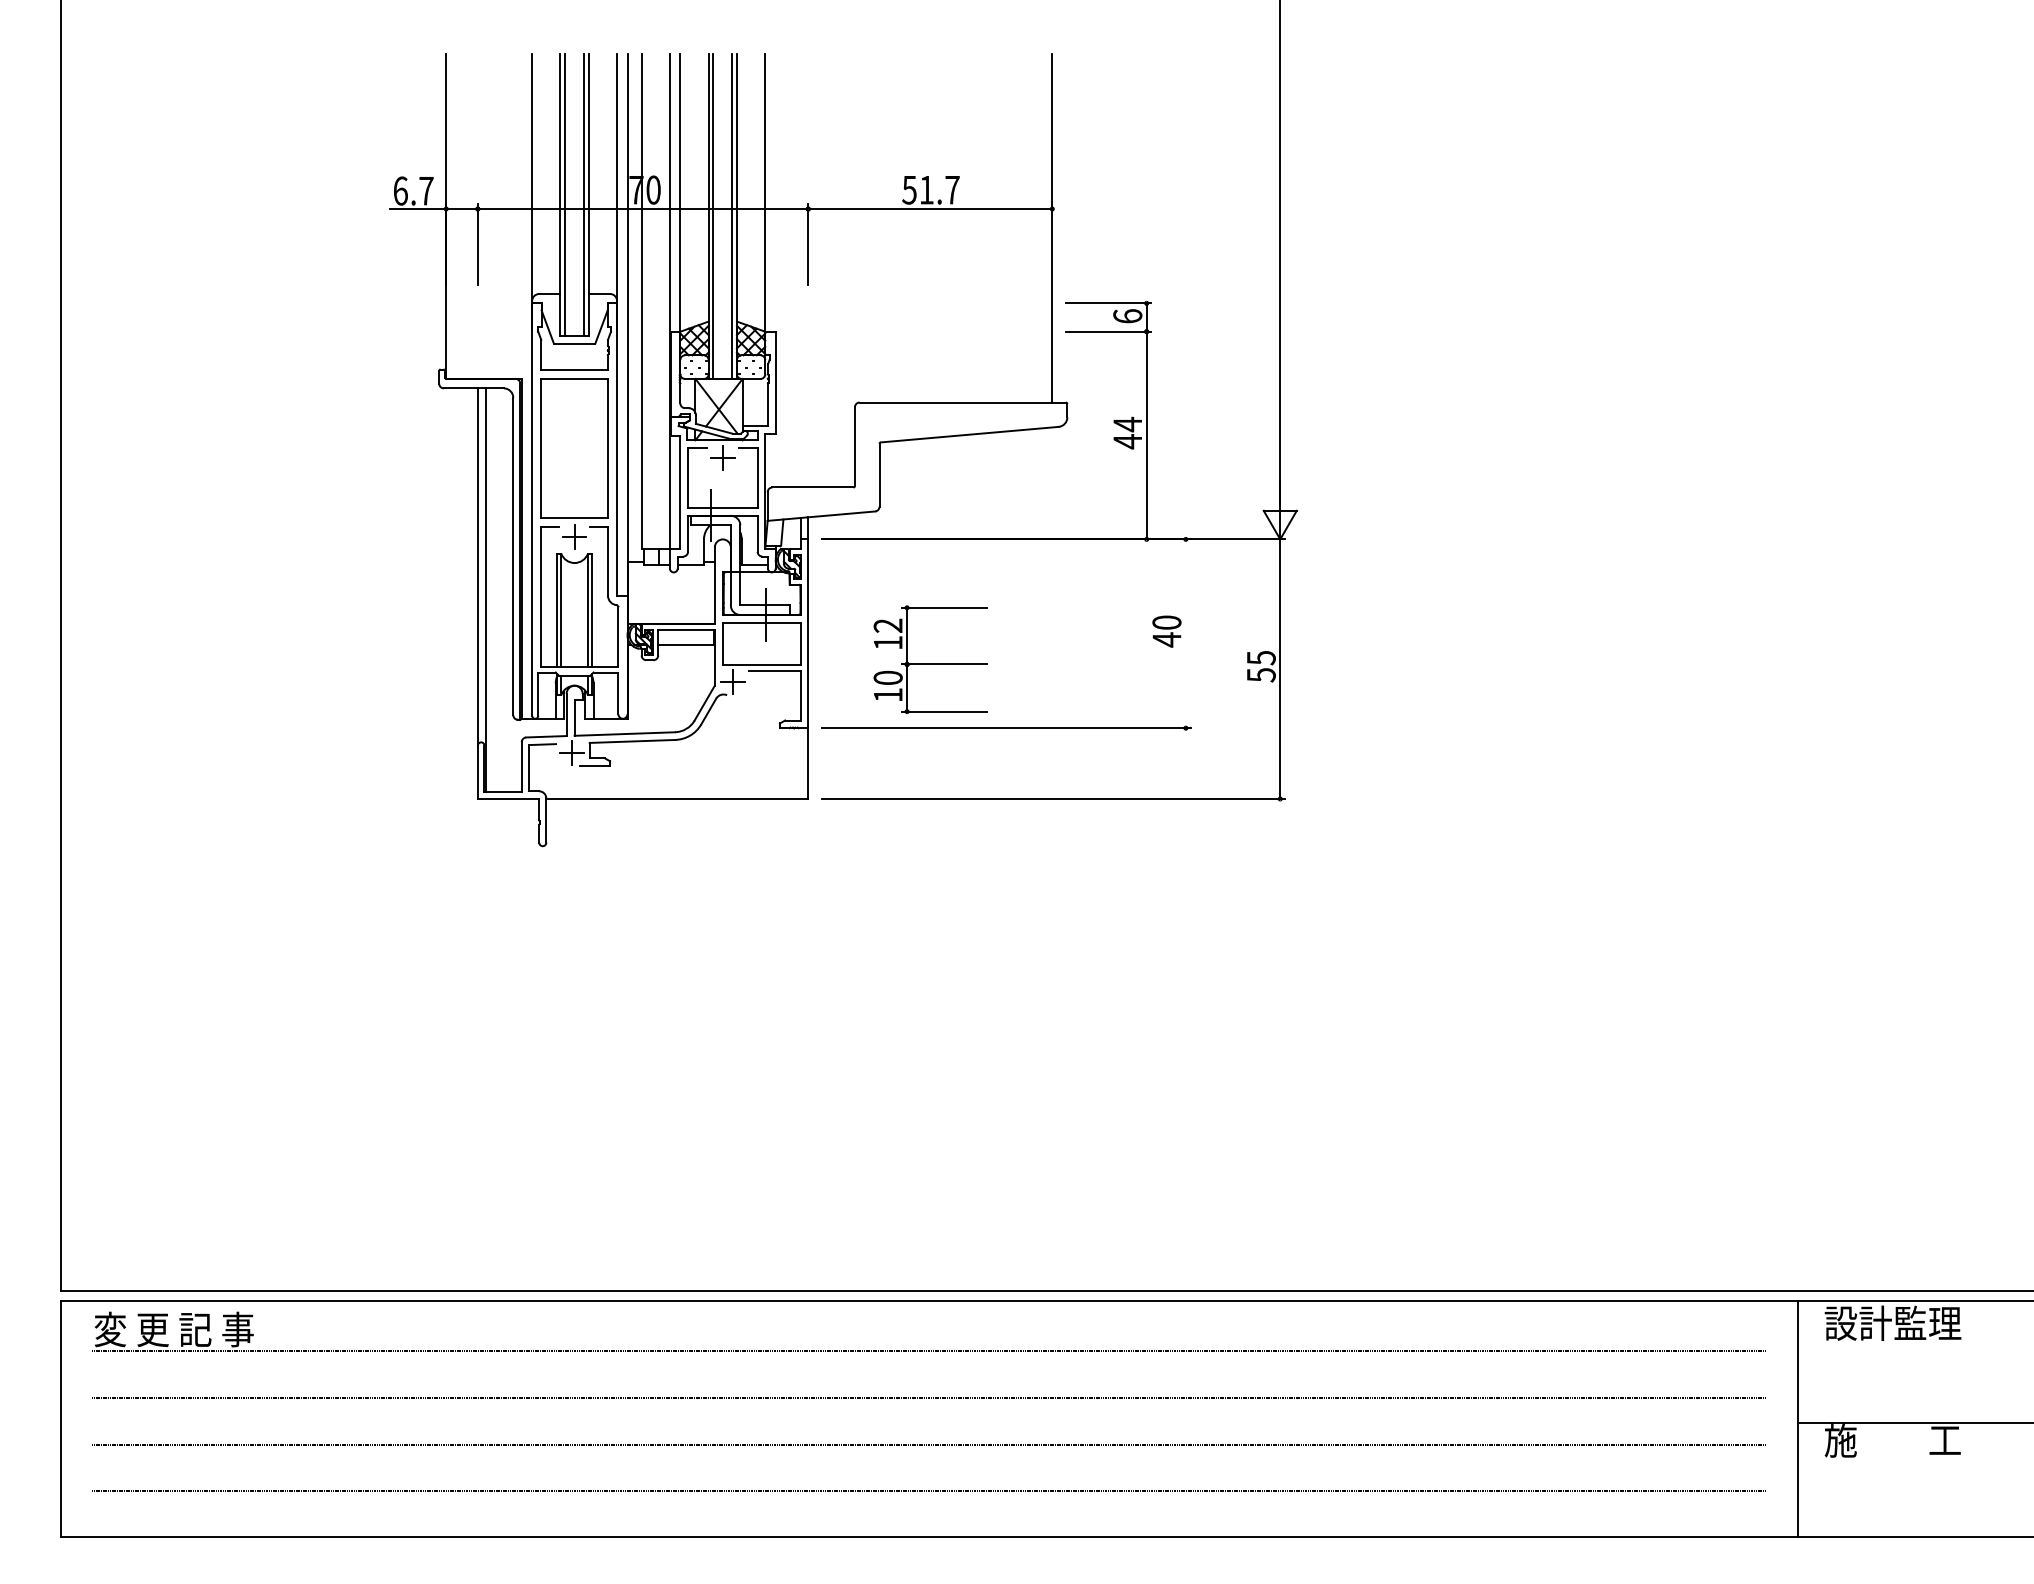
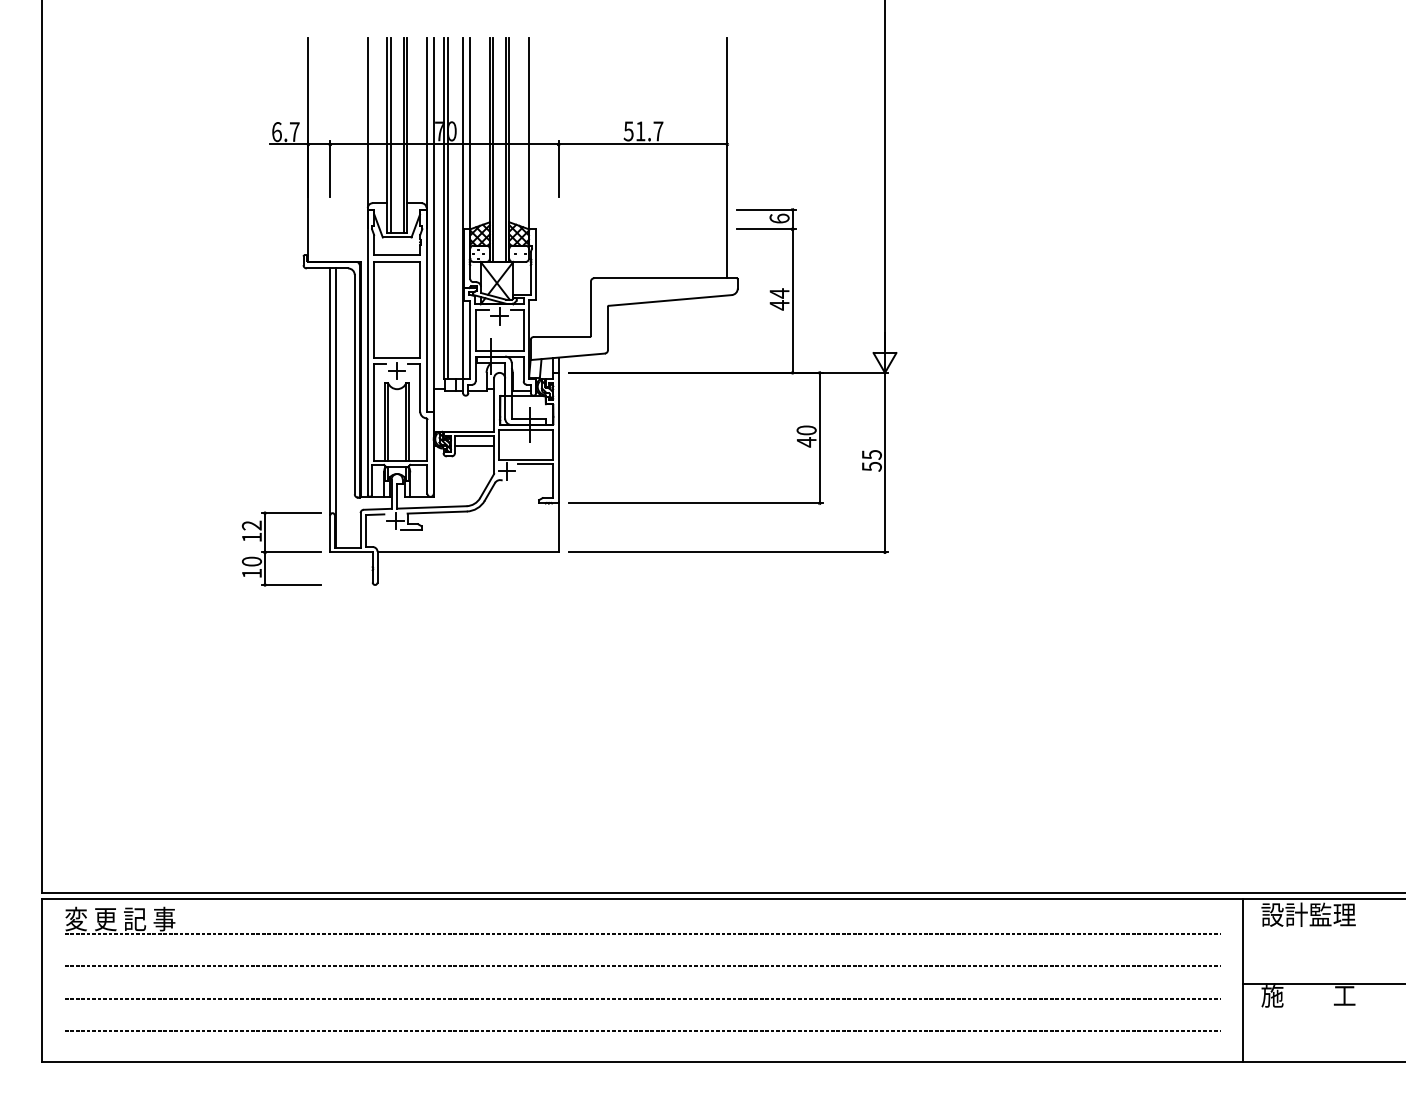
line: (648, 301) -> (448, 208), added
line: (1185, 632) -> (819, 437), added
part: (930, 658) -> (281, 548), moved

